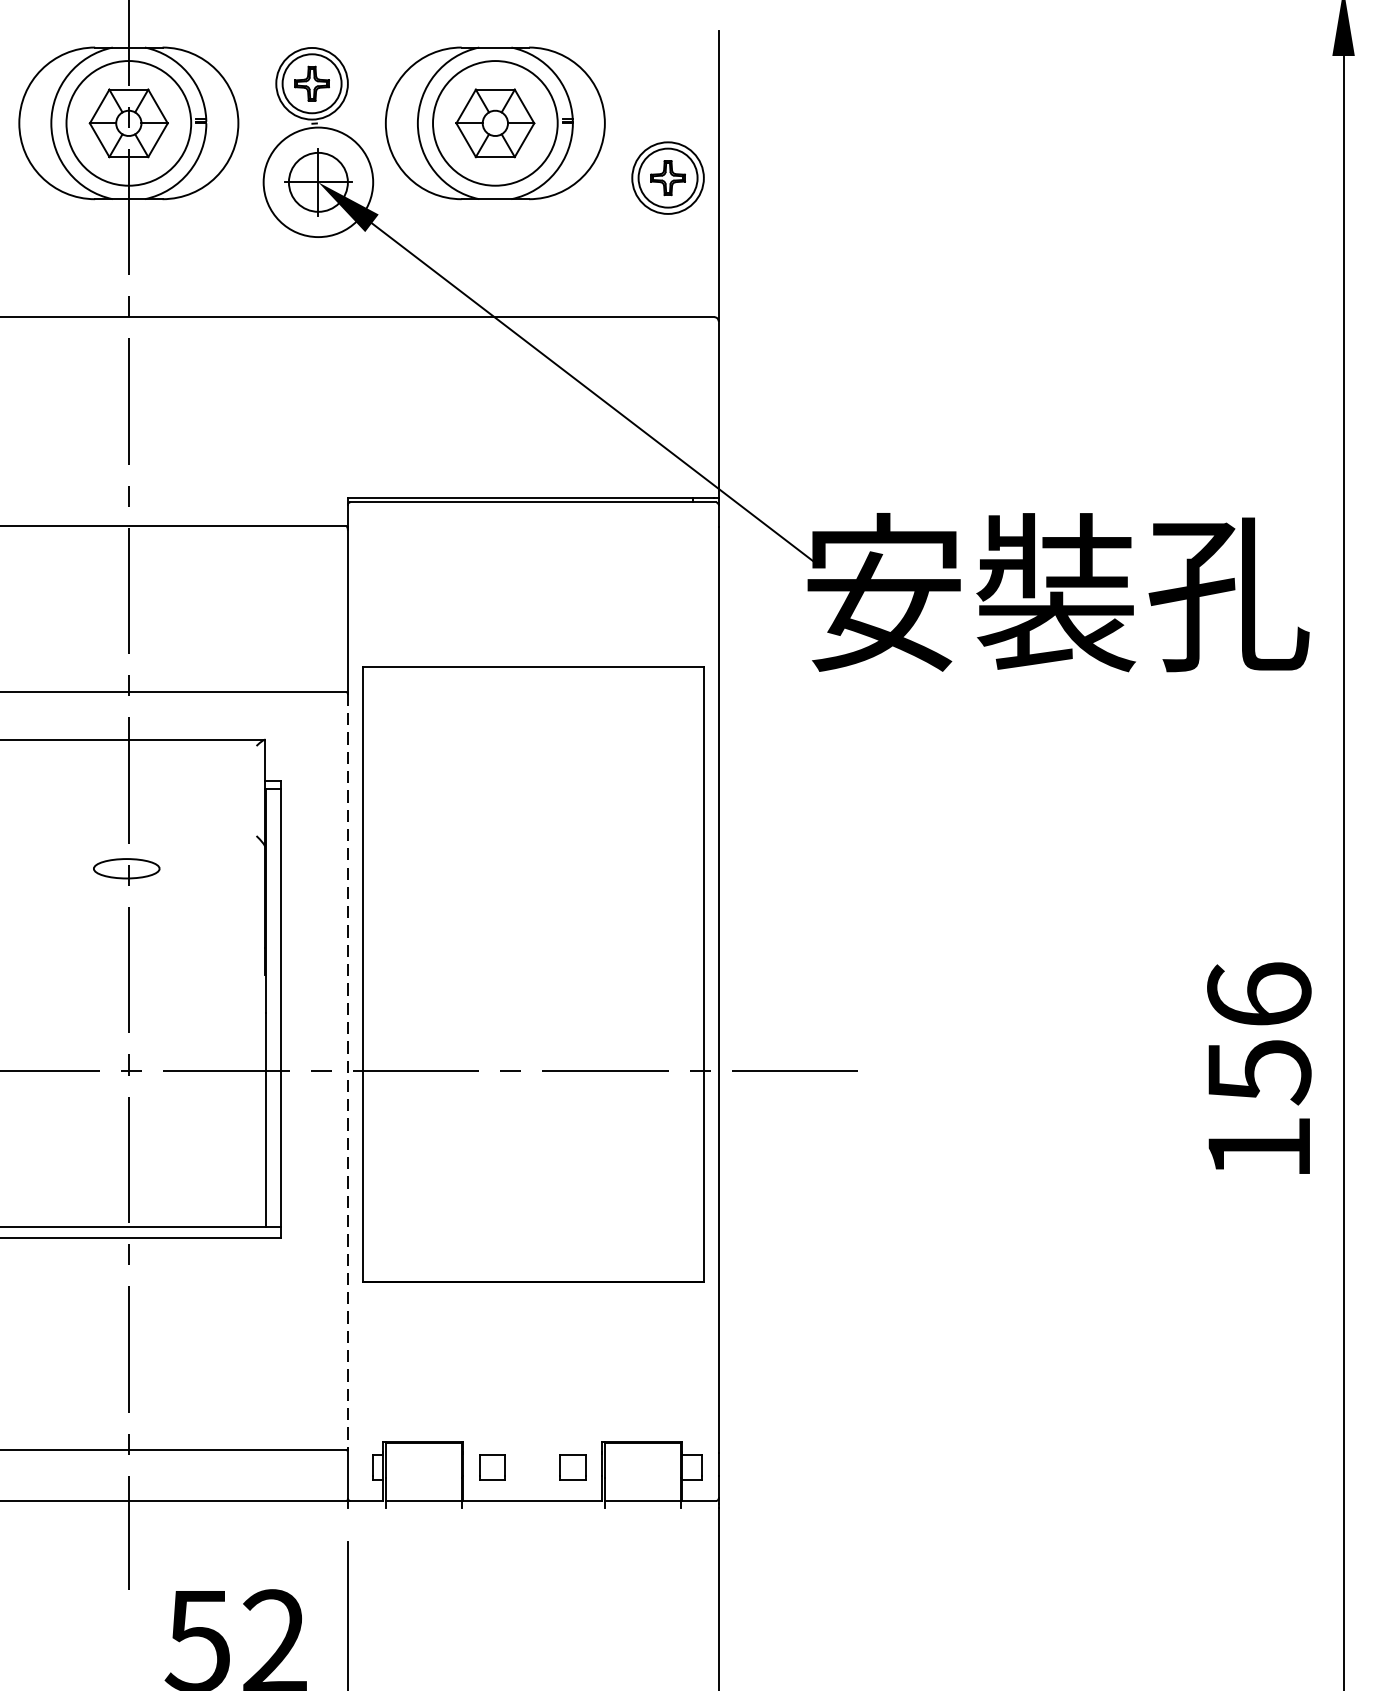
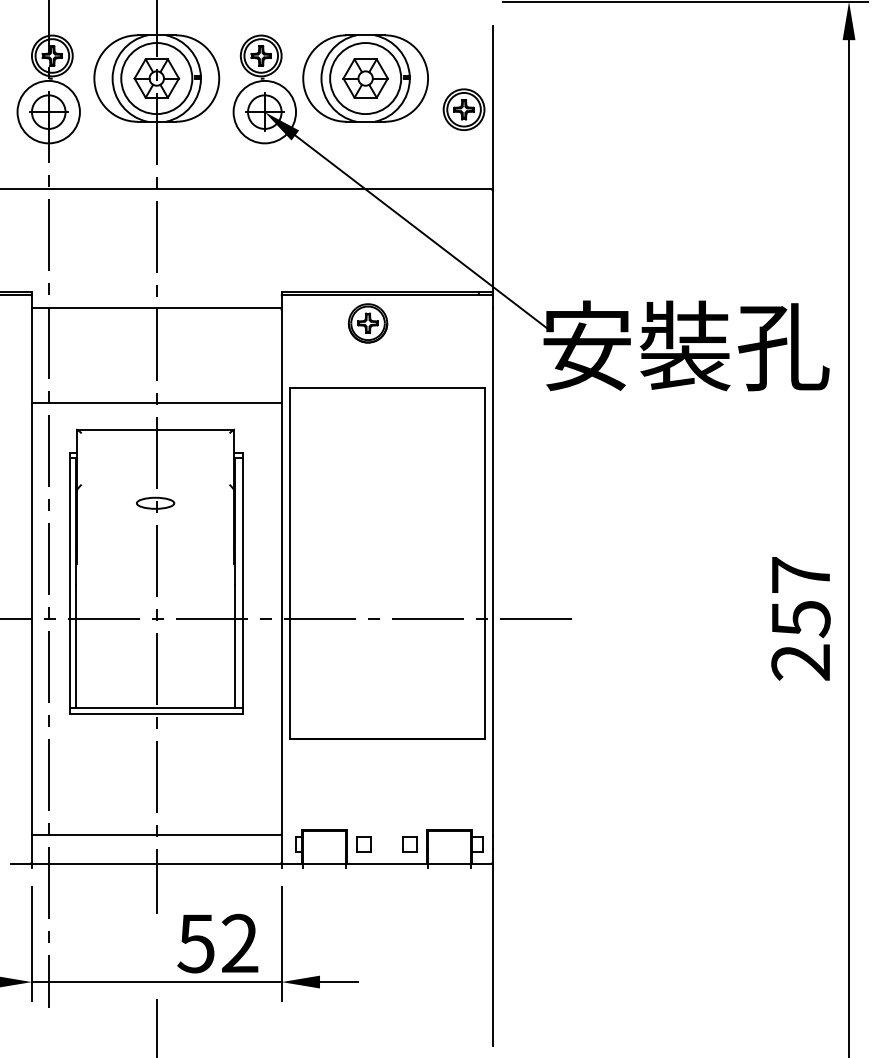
part: (498, 553) -> (367, 323), added
text: (1258, 1070) -> (800, 618), 156 -> 257
line: (347, 1072) -> (281, 619), dashed -> solid

